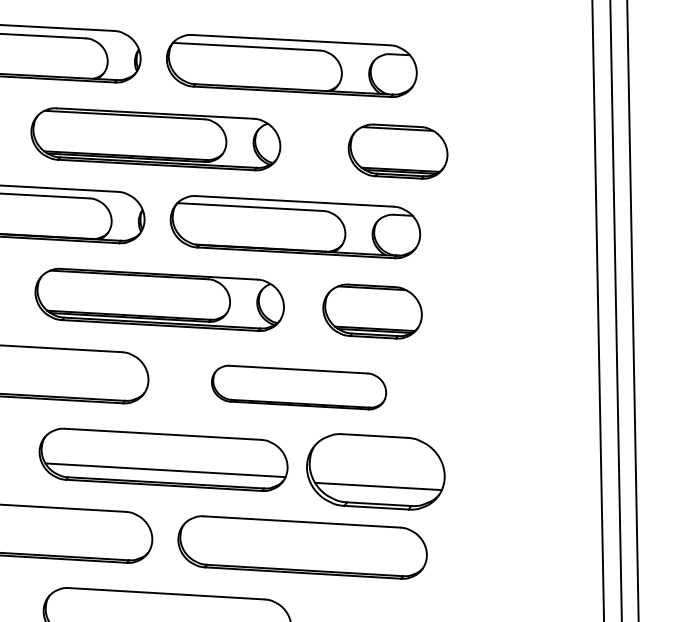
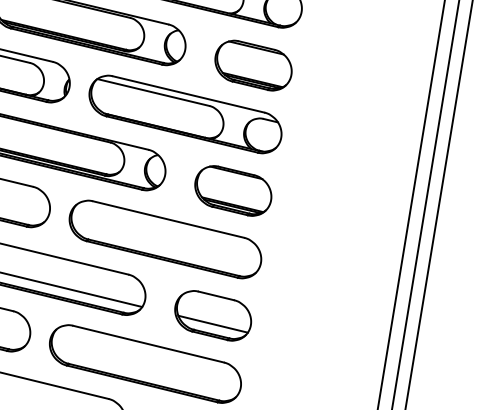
part: (397, 151) -> (253, 65), moved
part: (298, 387) -> (165, 239), size x1.43
part: (376, 471) -> (213, 315), size x0.71

